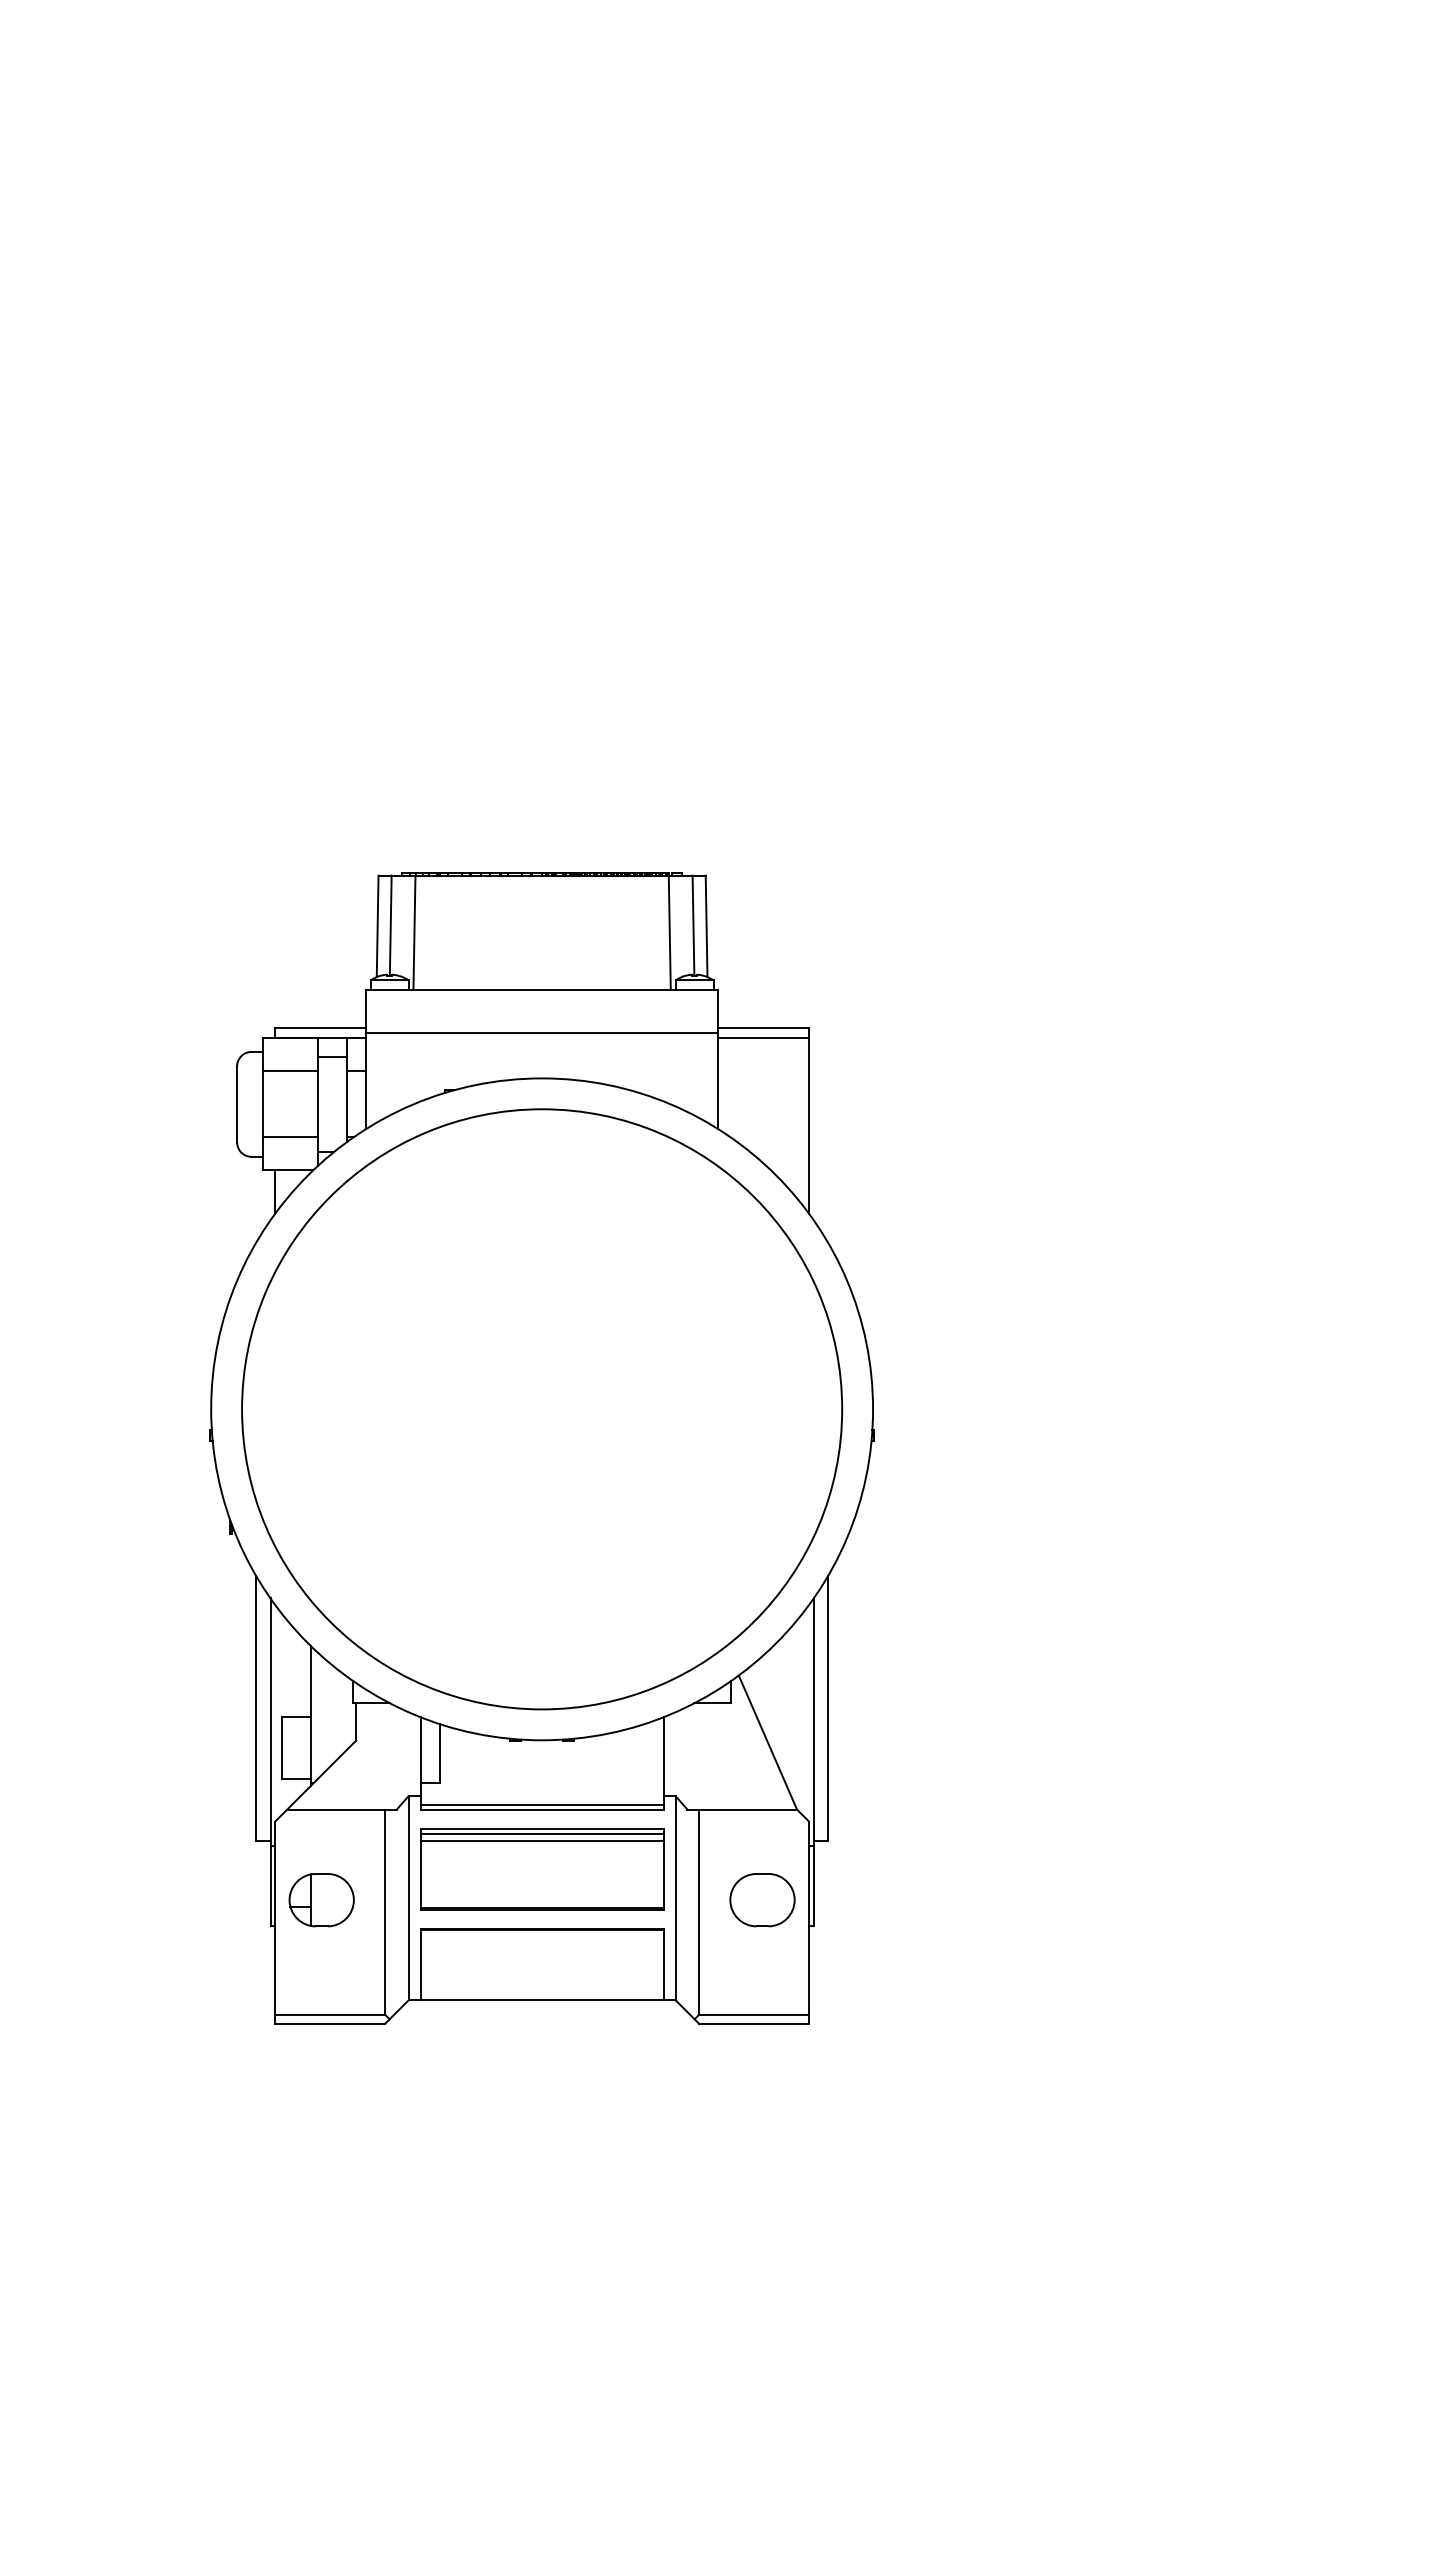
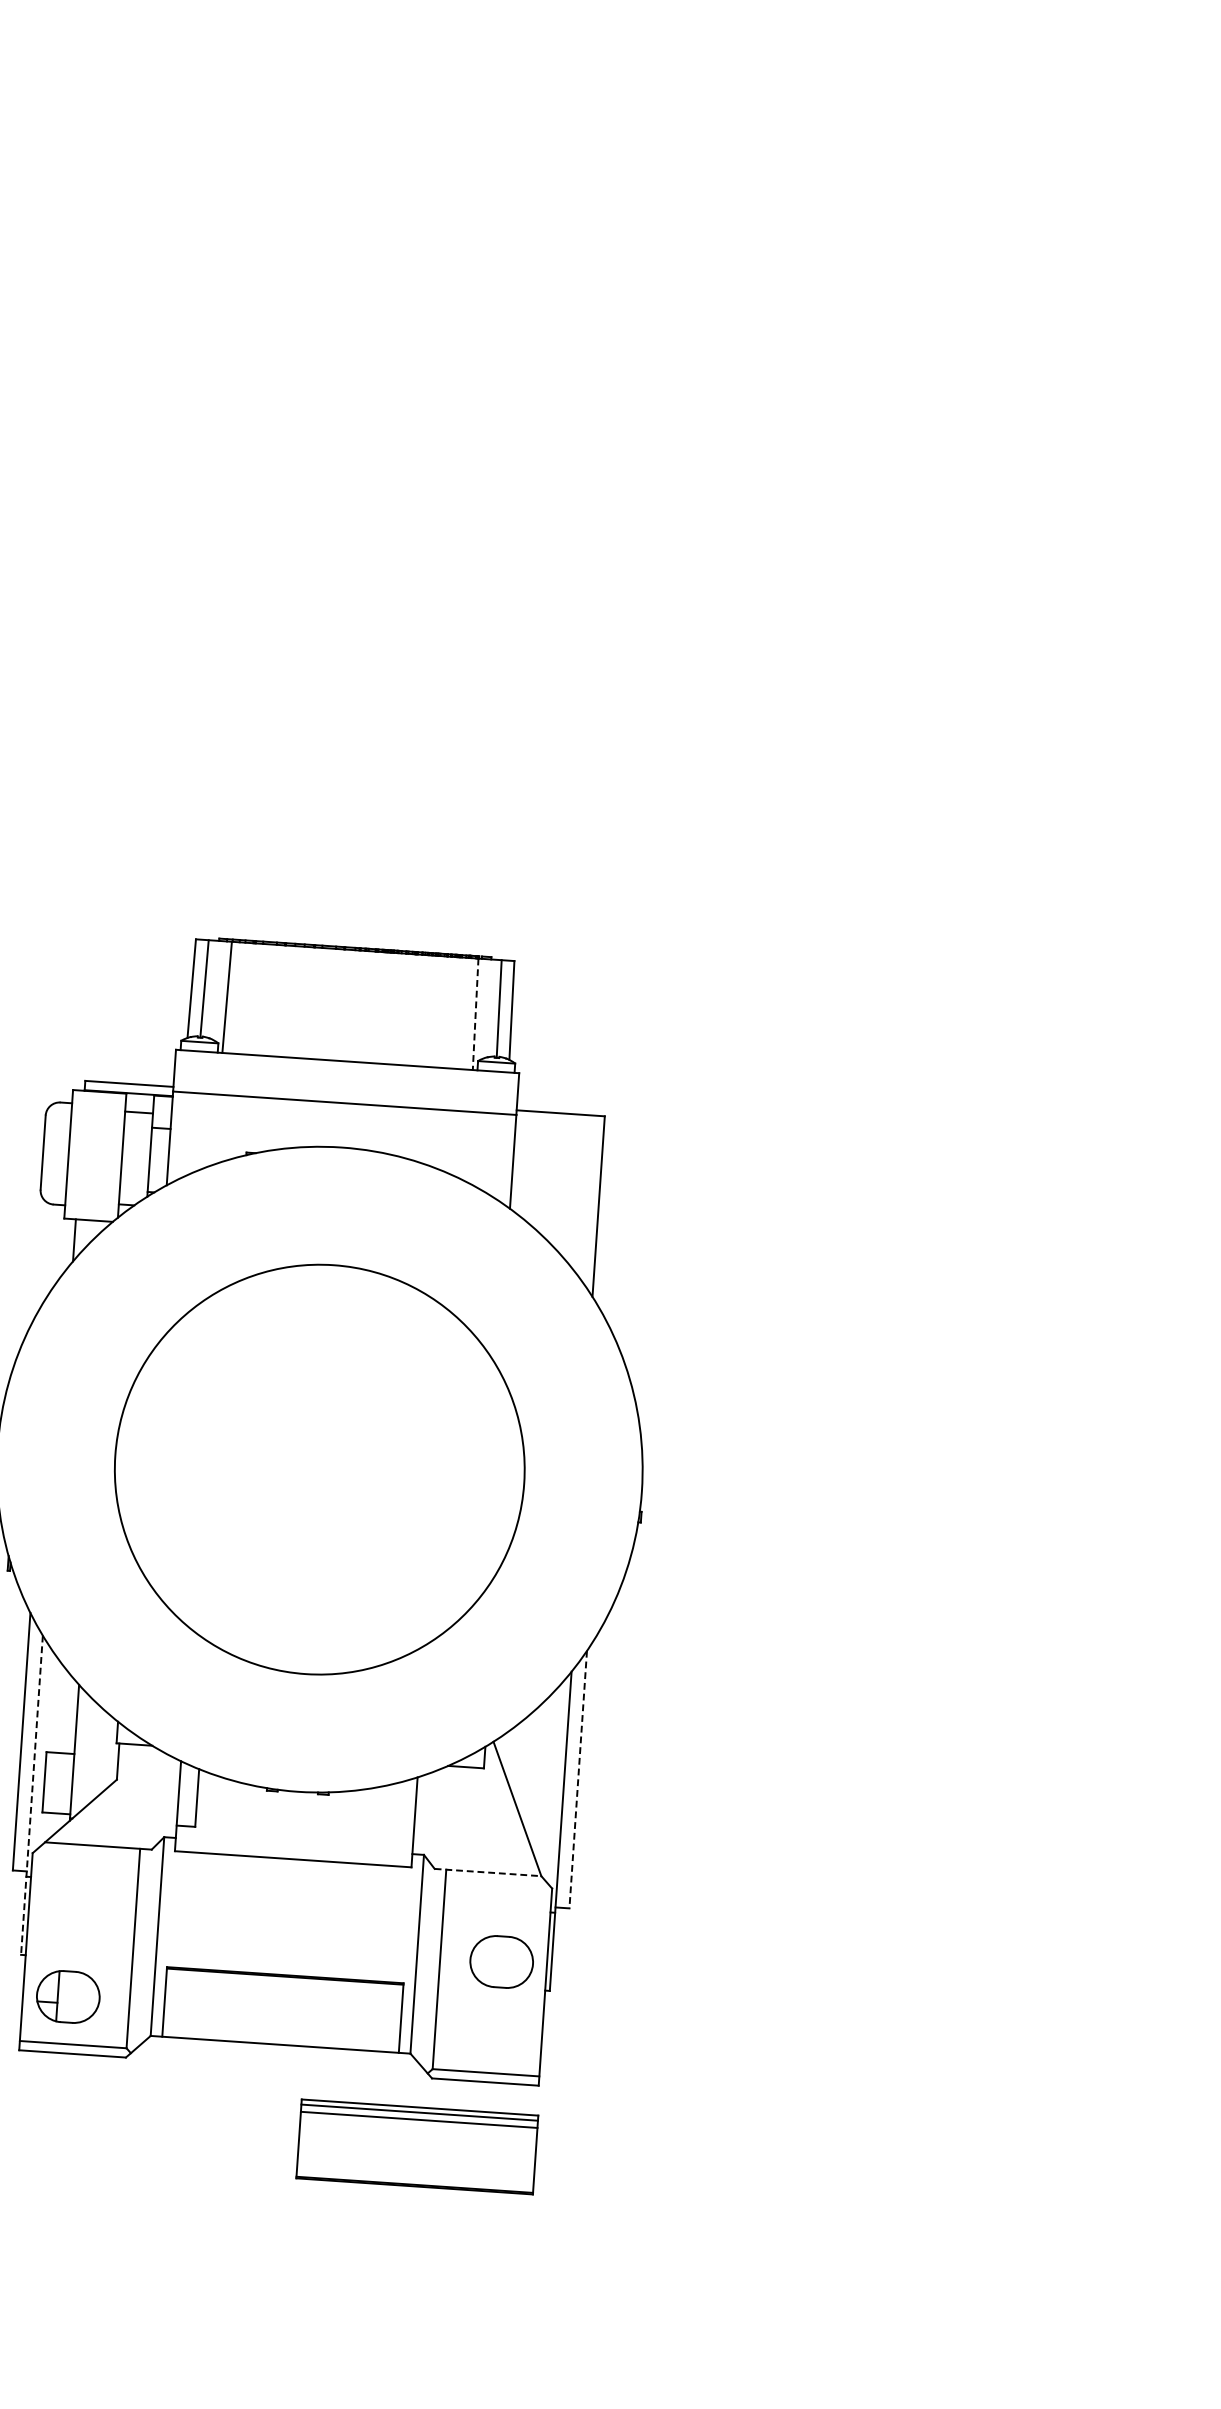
line: (669, 933) -> (475, 1014), solid -> dashed
line: (763, 1037) -> (559, 1122), removed
line: (290, 1071) -> (97, 1124), removed
line: (290, 1137) -> (92, 1188), removed
circle: (542, 1409) -> (320, 1469), size x0.7
line: (828, 1708) -> (578, 1779), solid -> dashed
line: (270, 1762) -> (31, 1795), solid -> dashed
line: (541, 1805) -> (292, 1855), removed
line: (742, 1809) -> (488, 1872), solid -> dashed
part: (542, 1869) -> (417, 2147), moved
part: (321, 1900) -> (68, 1997), moved

